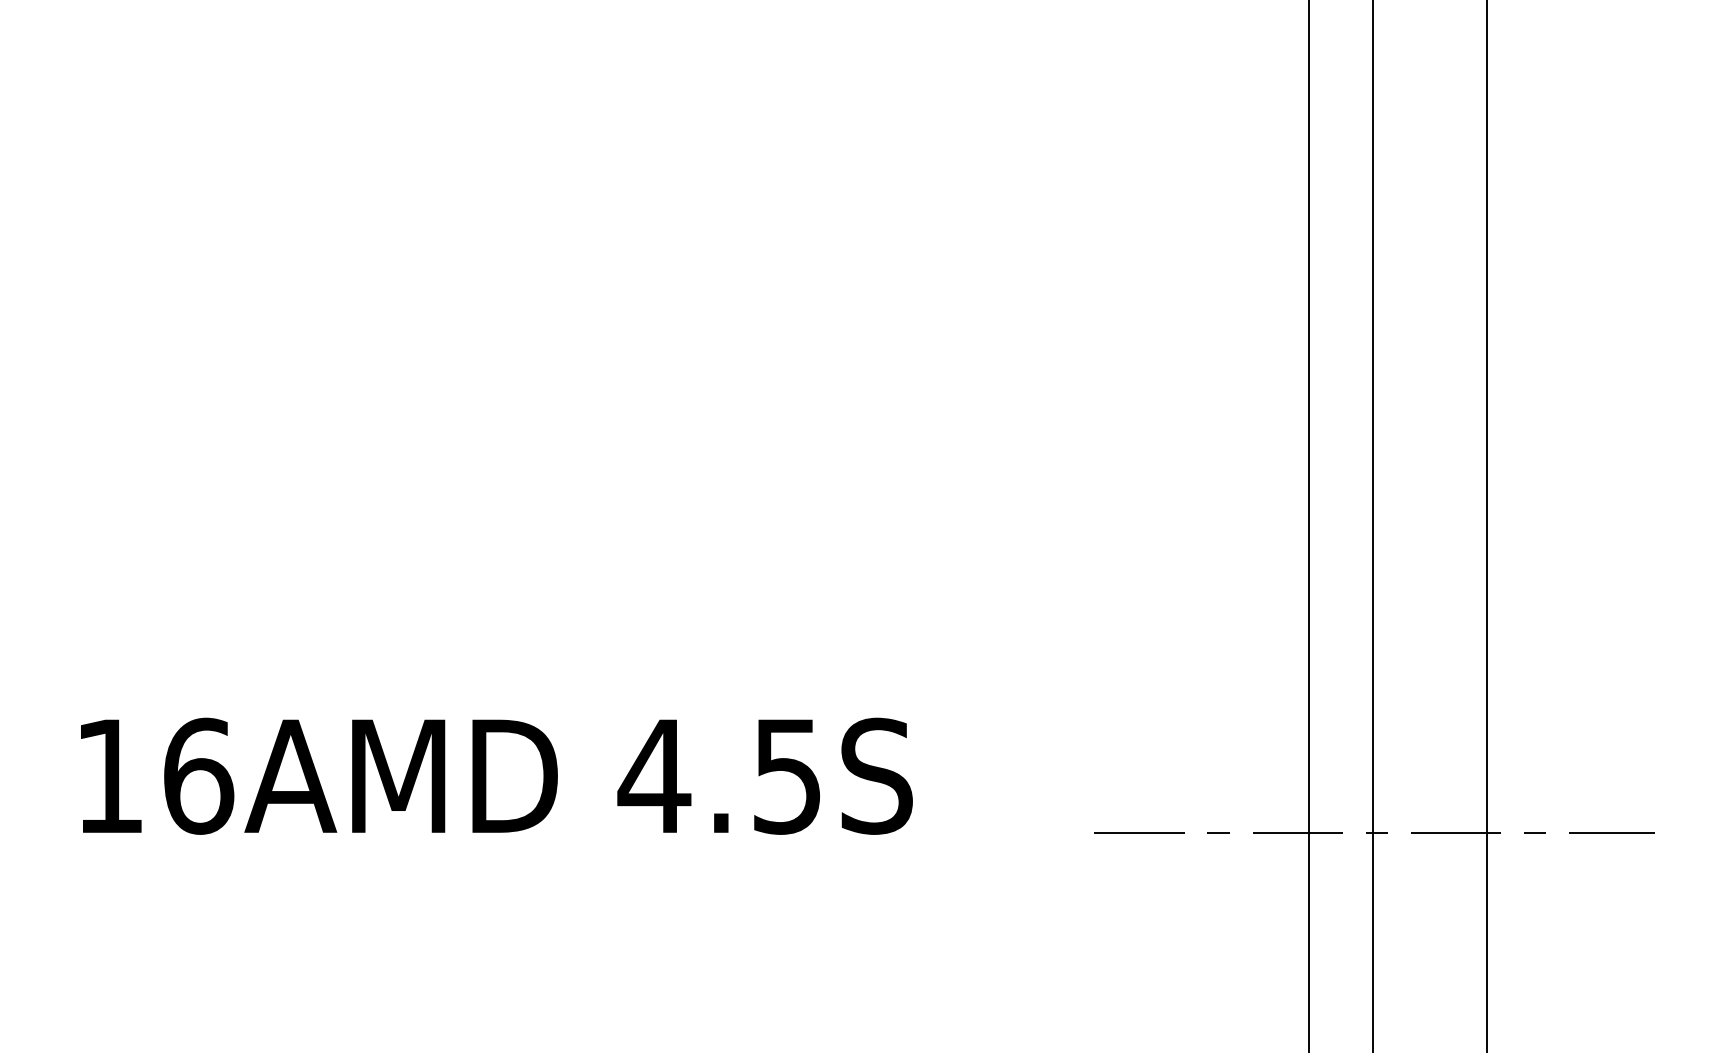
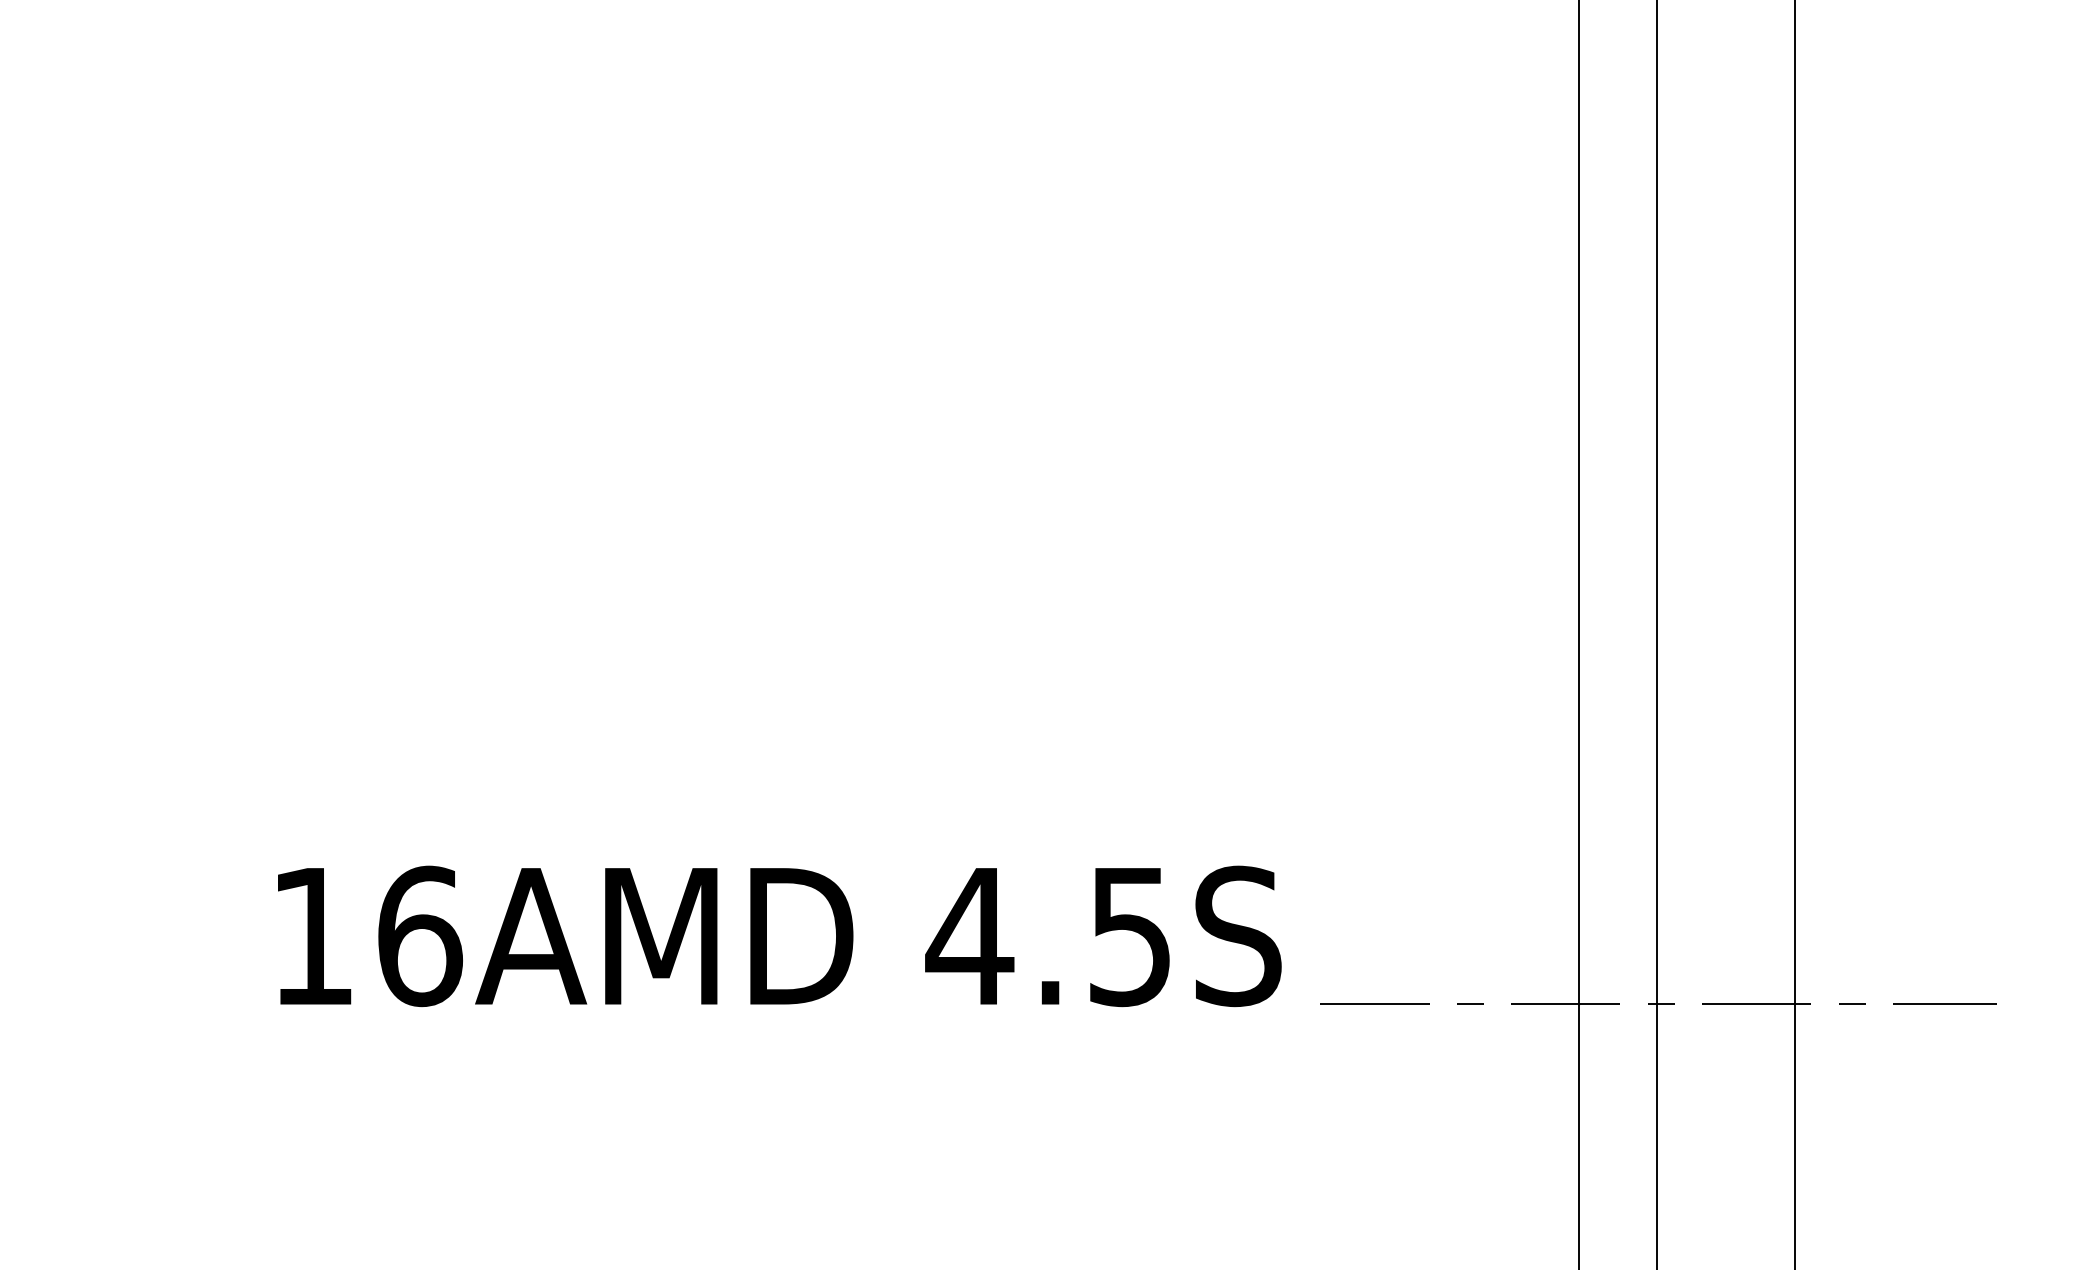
text: (496, 776) -> (779, 936), moved

